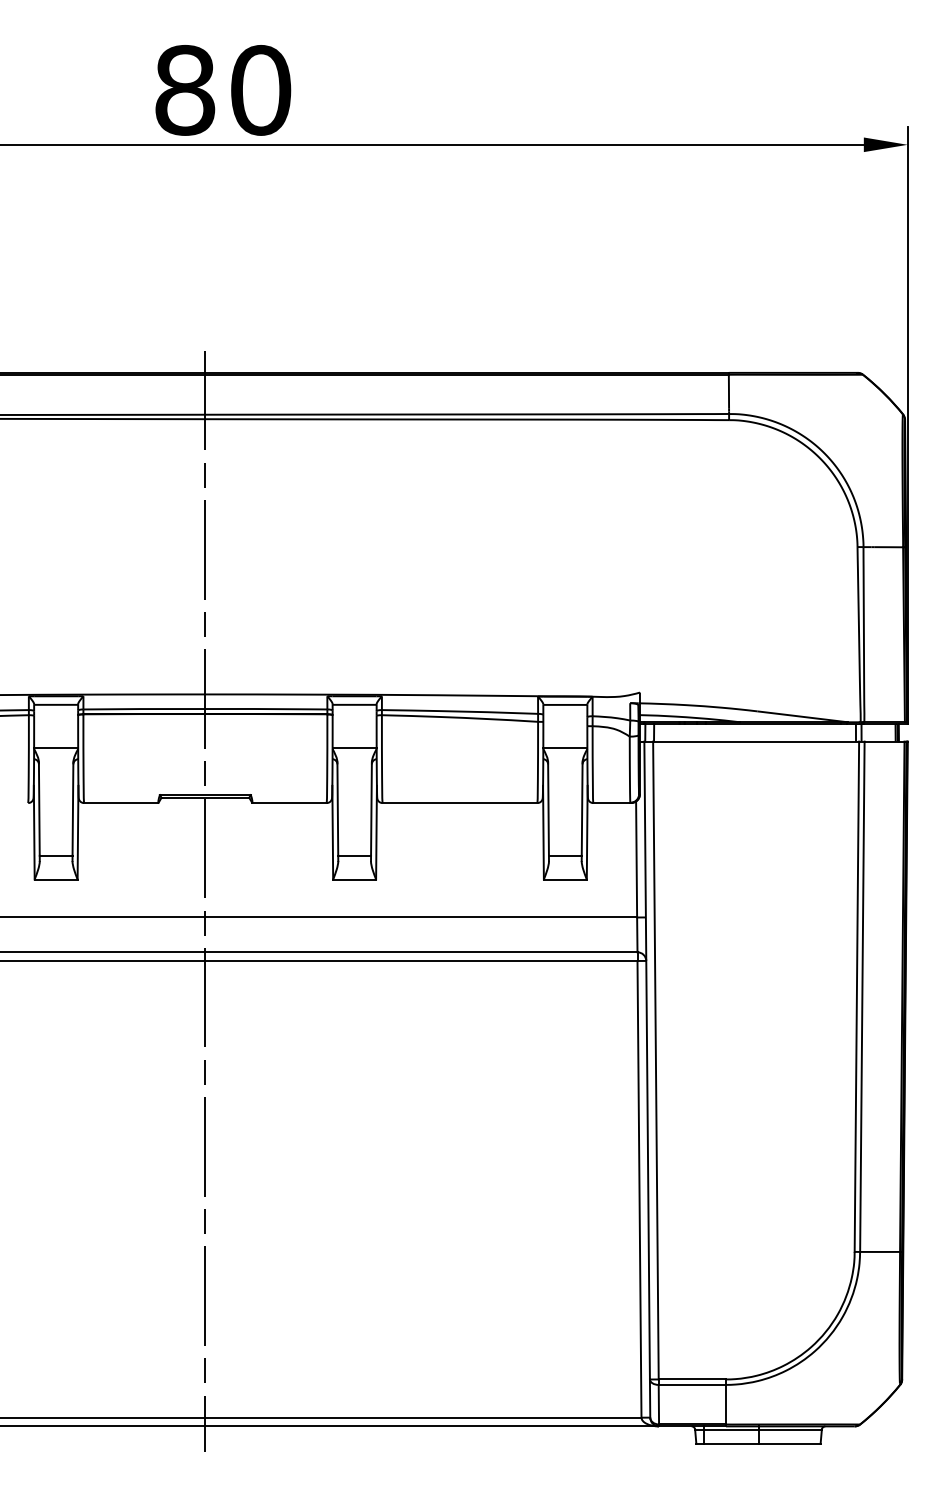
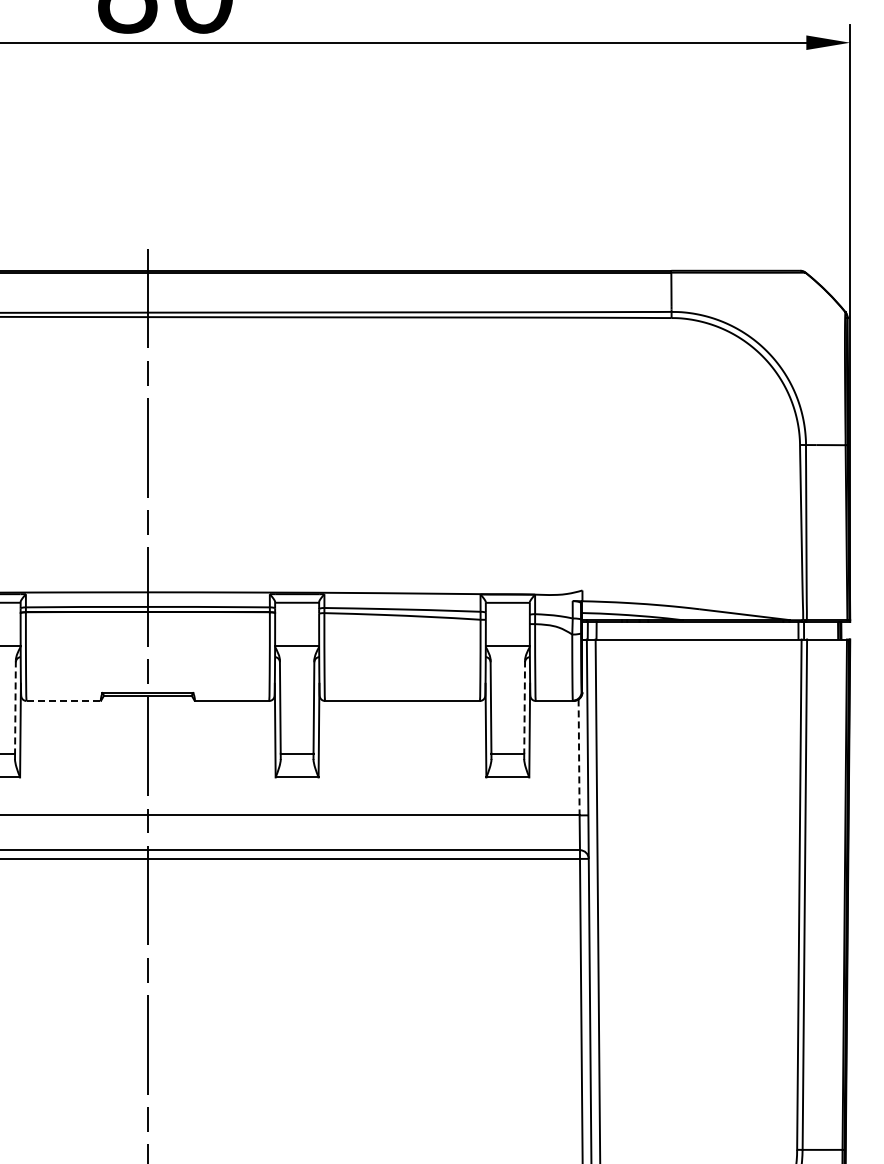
line: (121, 803) -> (63, 701), solid -> dashed
line: (72, 809) -> (14, 707), solid -> dashed
line: (582, 809) -> (524, 707), solid -> dashed
line: (636, 859) -> (578, 757), solid -> dashed

